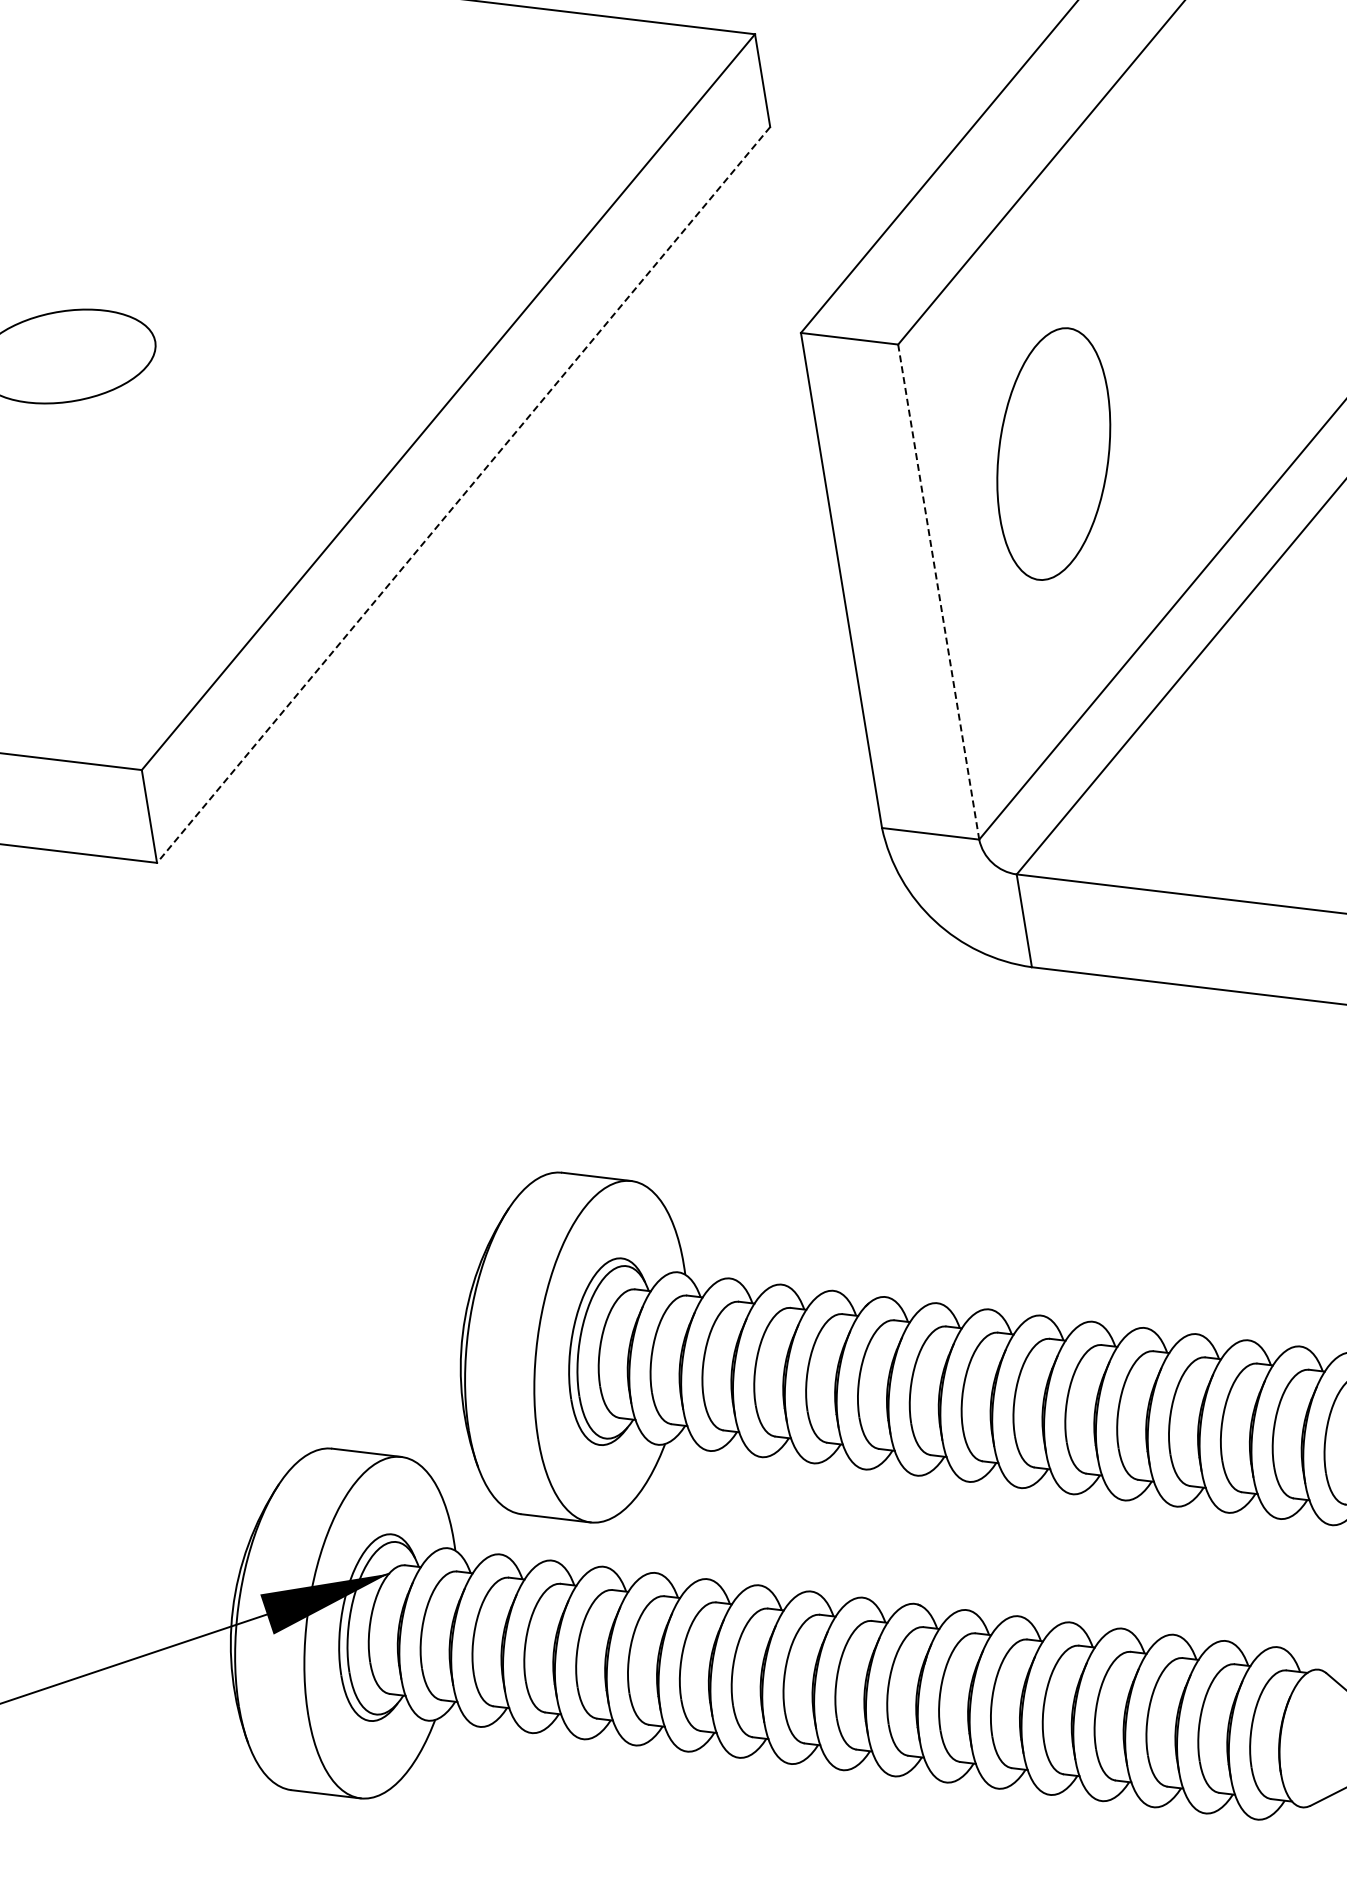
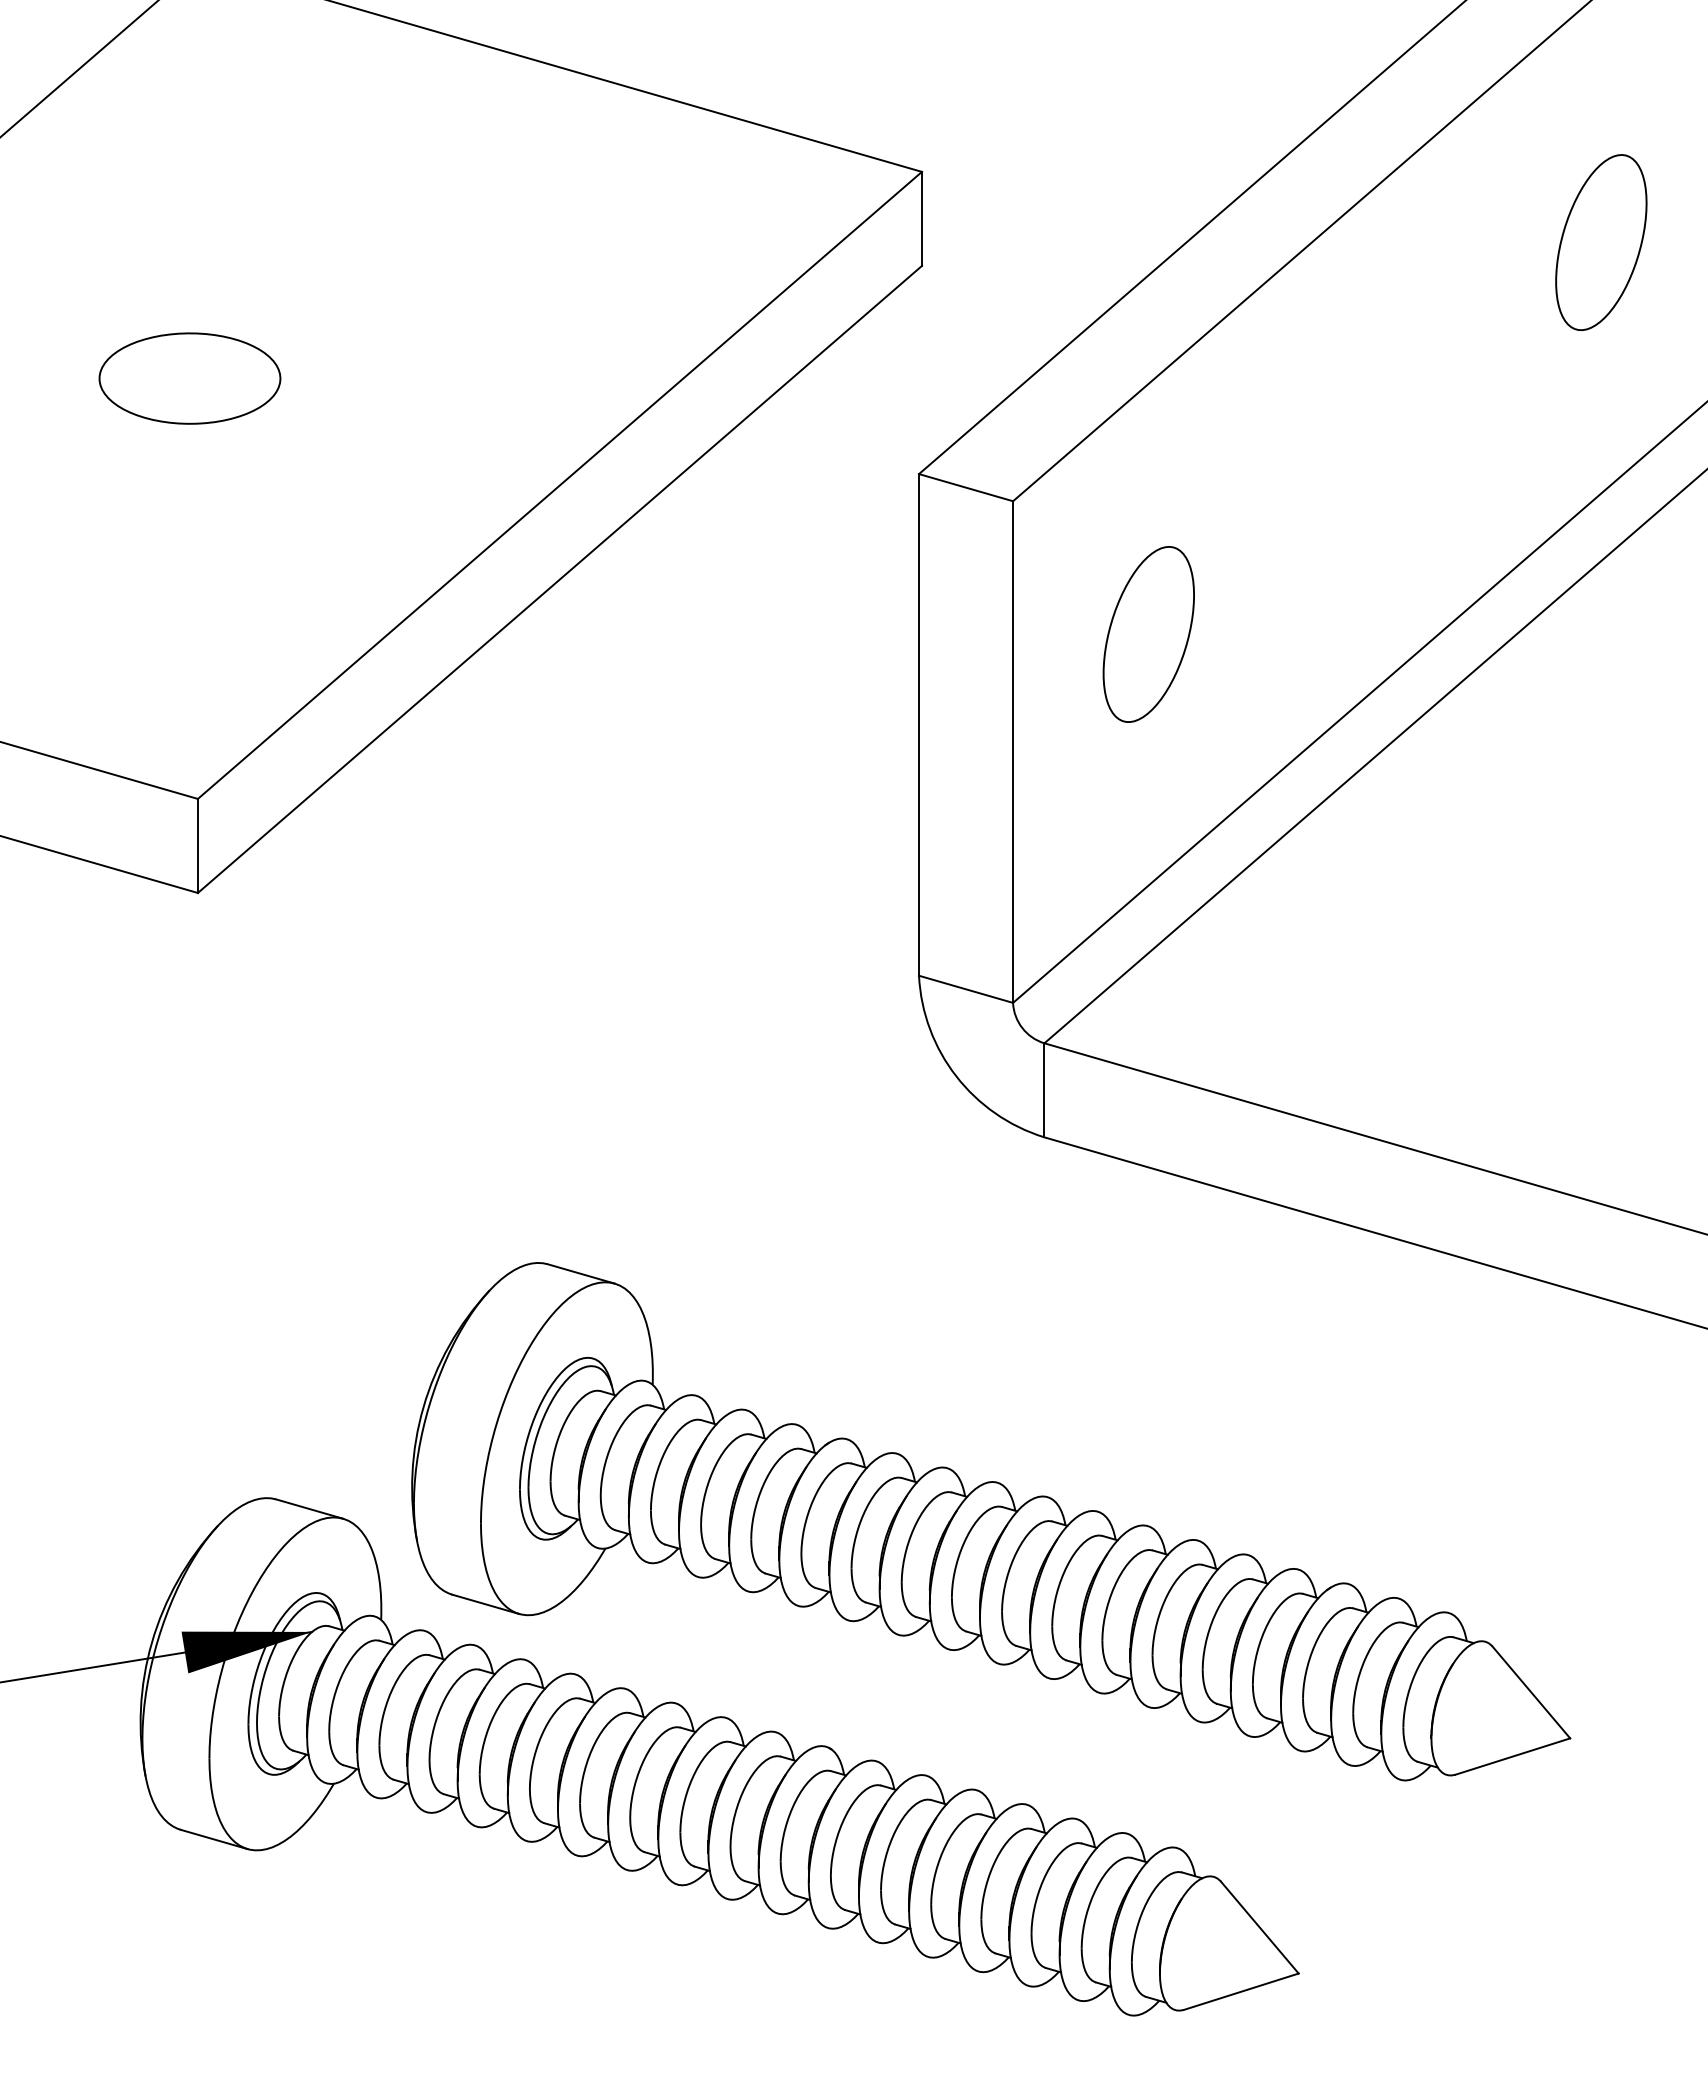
part: (1053, 454) -> (1148, 634), size x0.71
line: (463, 495) -> (559, 579), dashed -> solid
line: (939, 592) -> (1013, 752), dashed -> solid

